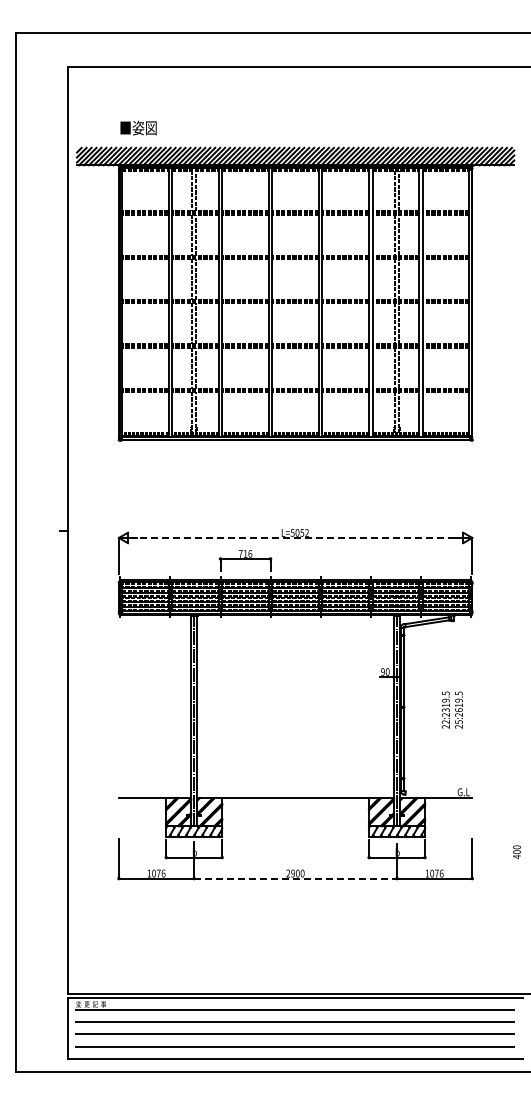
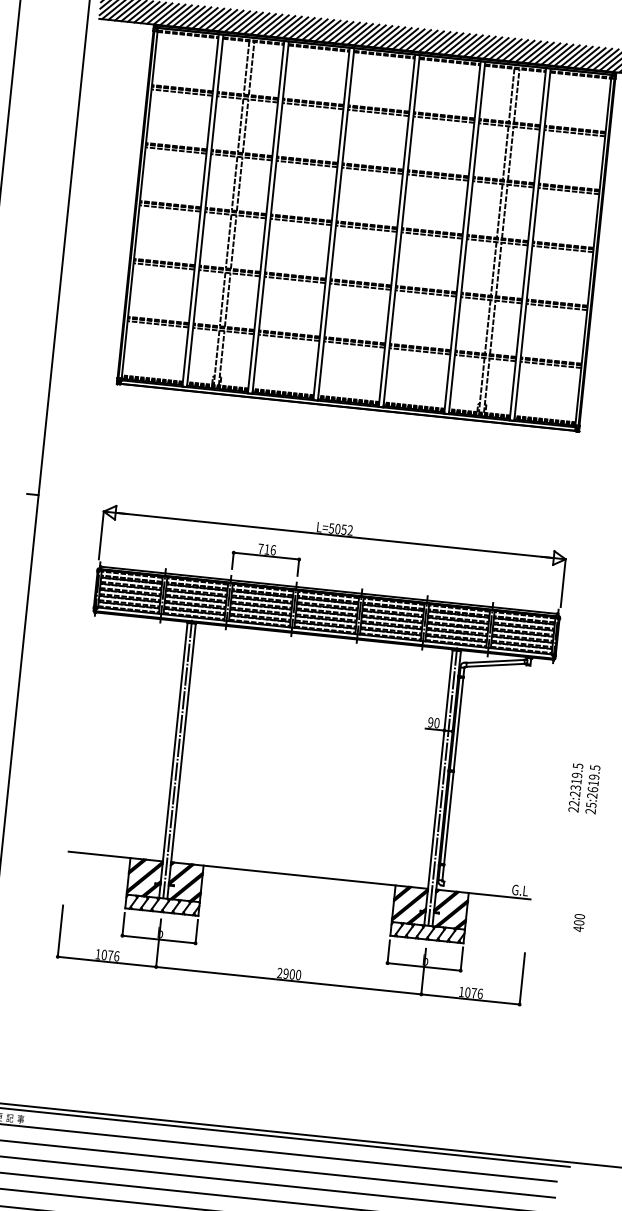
line: (296, 537) -> (335, 534), dashed -> solid
text: (451, 709) -> (583, 787), moved
text: (516, 851) -> (578, 922), moved
line: (296, 878) -> (289, 980), dashed -> solid

